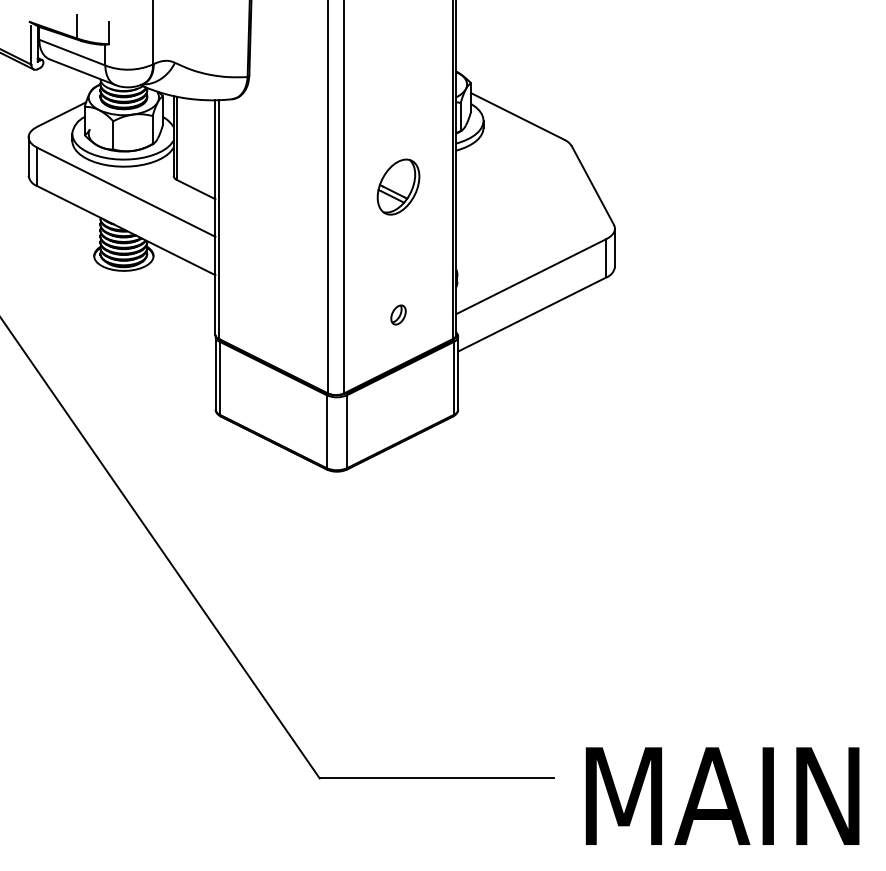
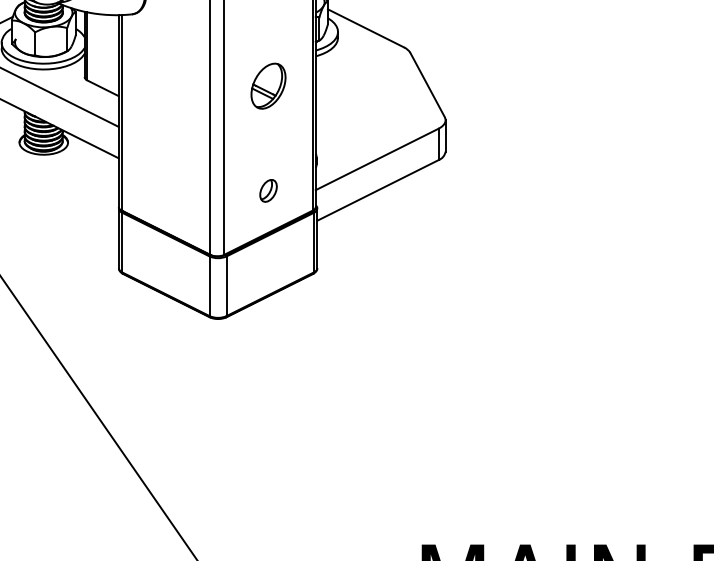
part: (398, 314) -> (268, 190), size x1.4

